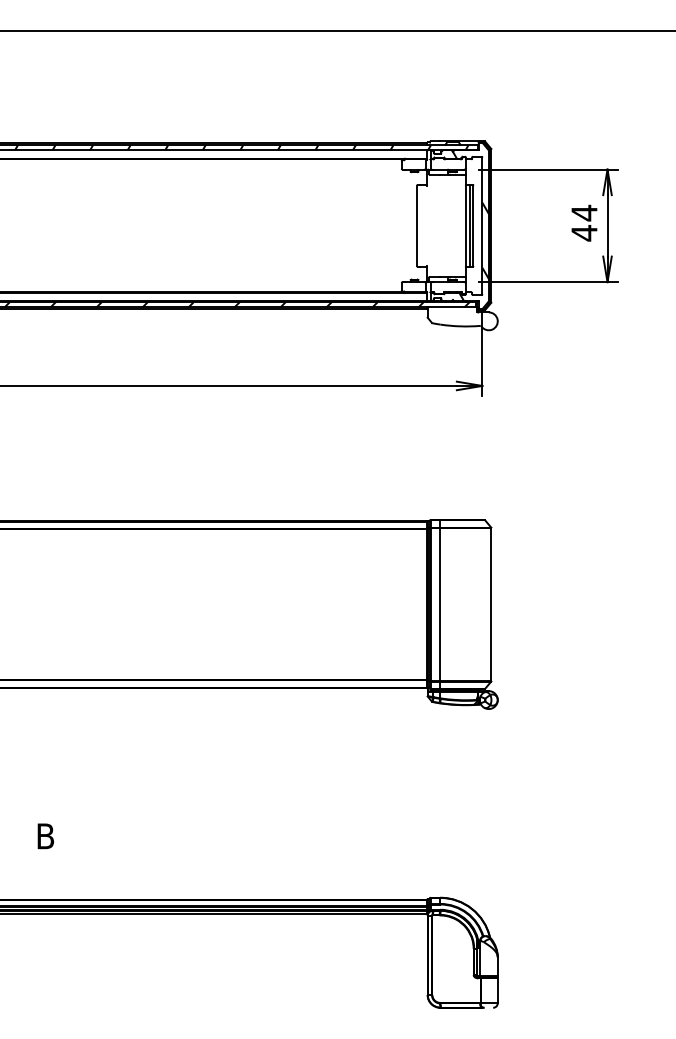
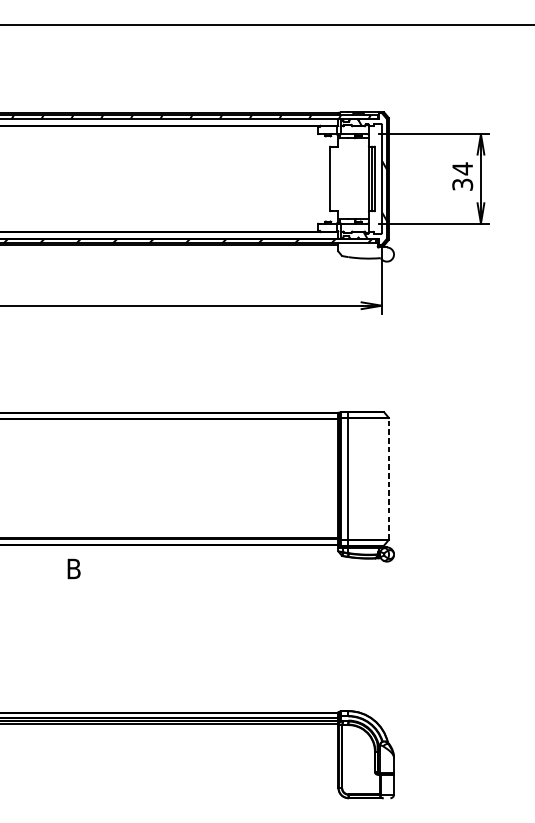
text: (584, 233) -> (462, 184), 44 -> 34
line: (491, 604) -> (389, 478), solid -> dashed
text: (45, 836) -> (73, 569), moved

